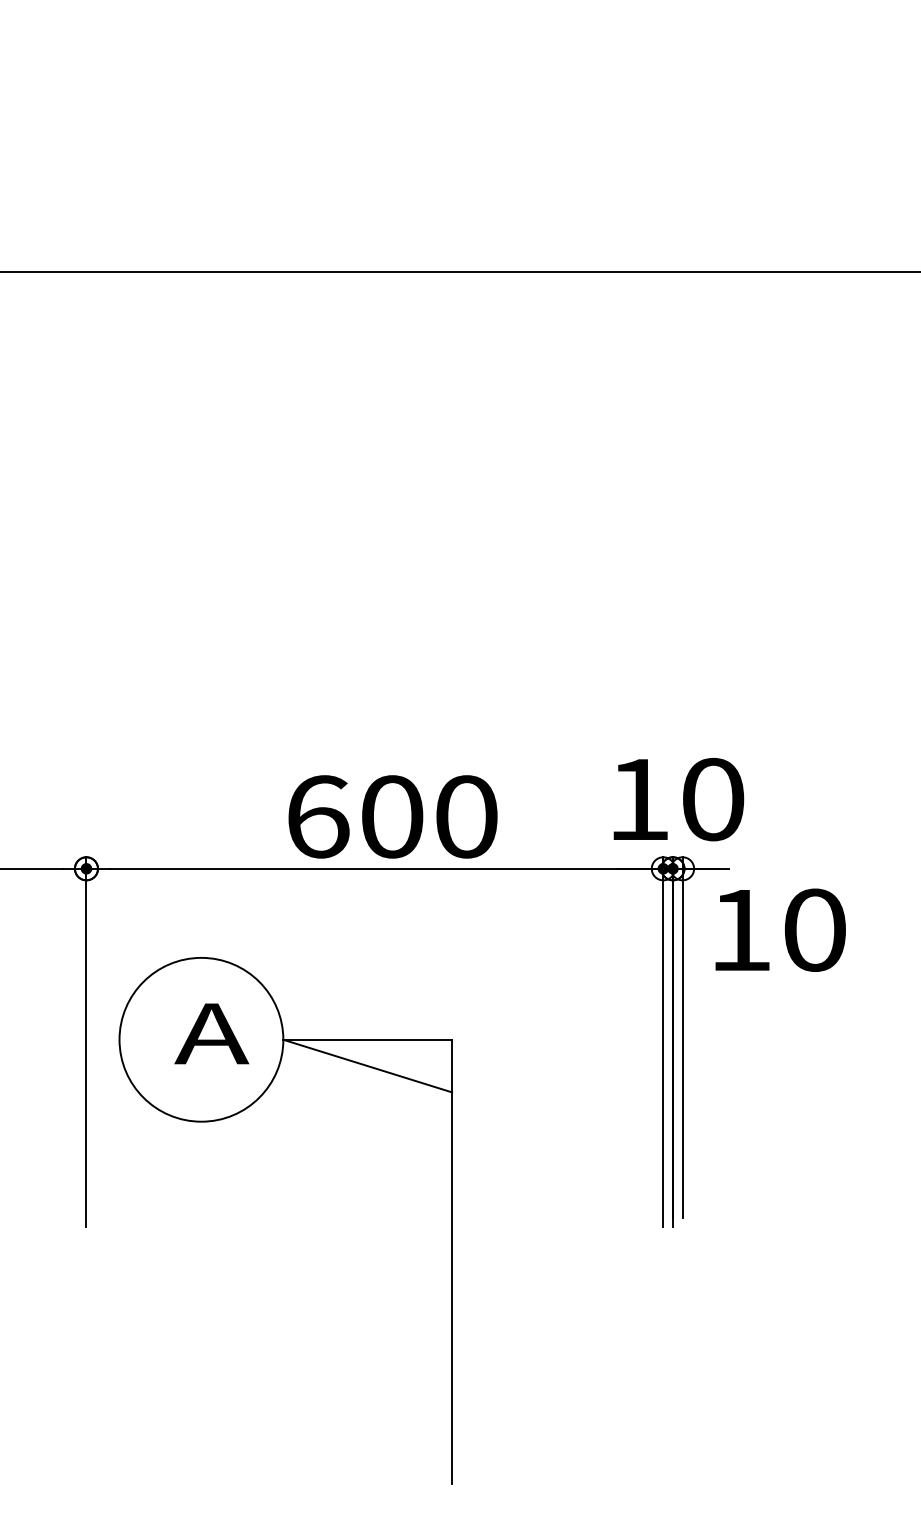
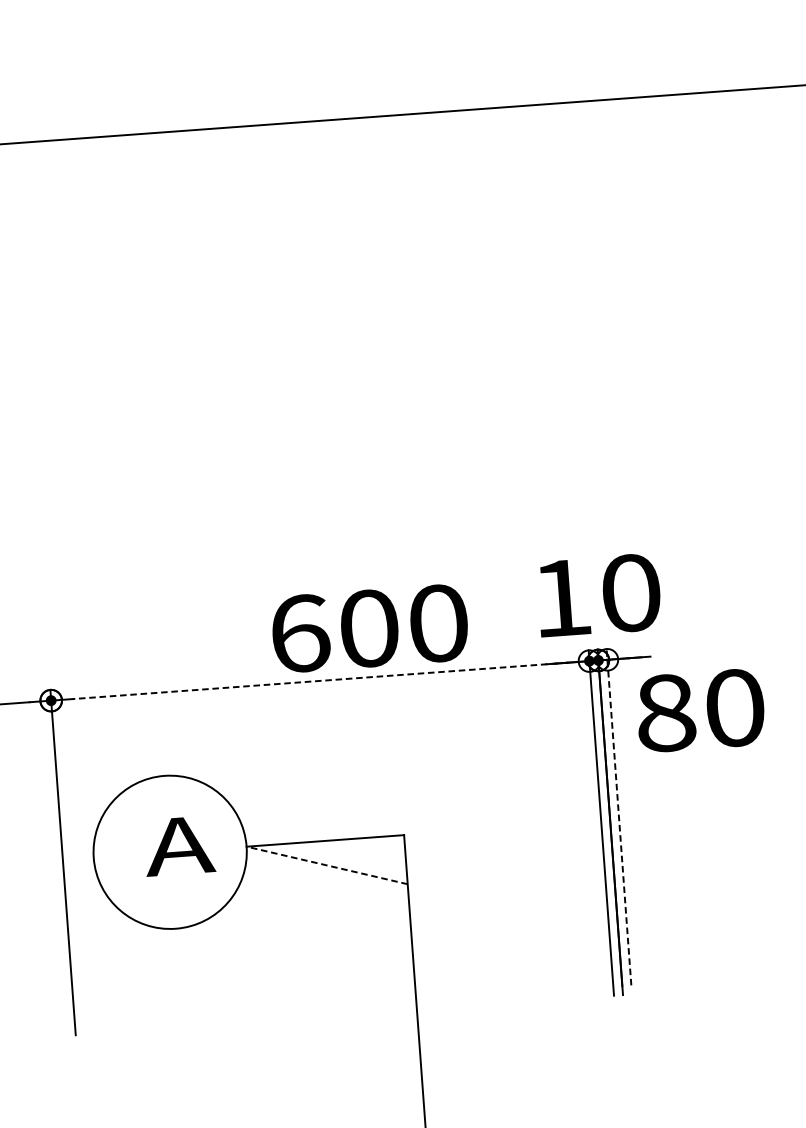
text: (392, 816) -> (369, 628), moved
line: (374, 868) -> (319, 680), solid -> dashed
text: (740, 929) -> (665, 712), 10 -> 80
line: (682, 1037) -> (618, 817), solid -> dashed
line: (367, 1065) -> (326, 864), solid -> dashed

